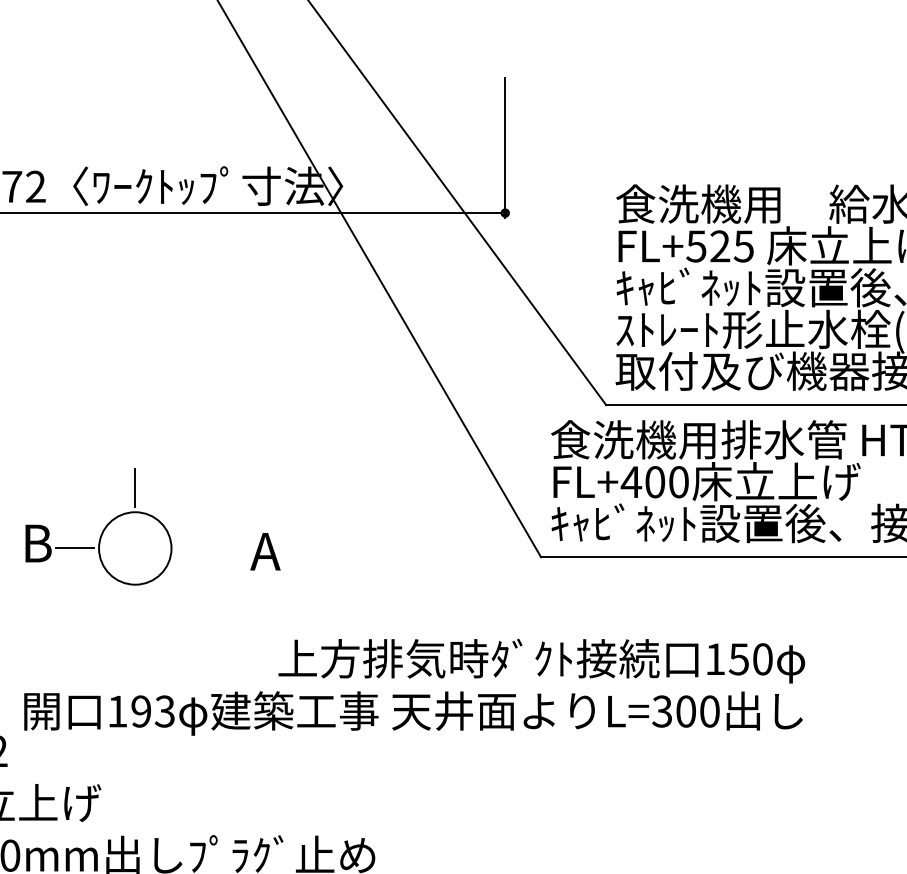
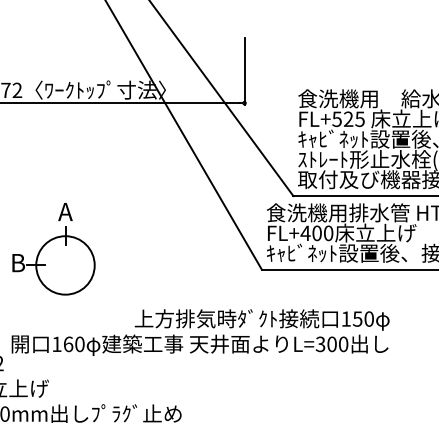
circle: (135, 548) -> (65, 265), size x1.67
text: (265, 550) -> (65, 211), moved
text: (151, 711) -> (73, 344), 193 -> 160

